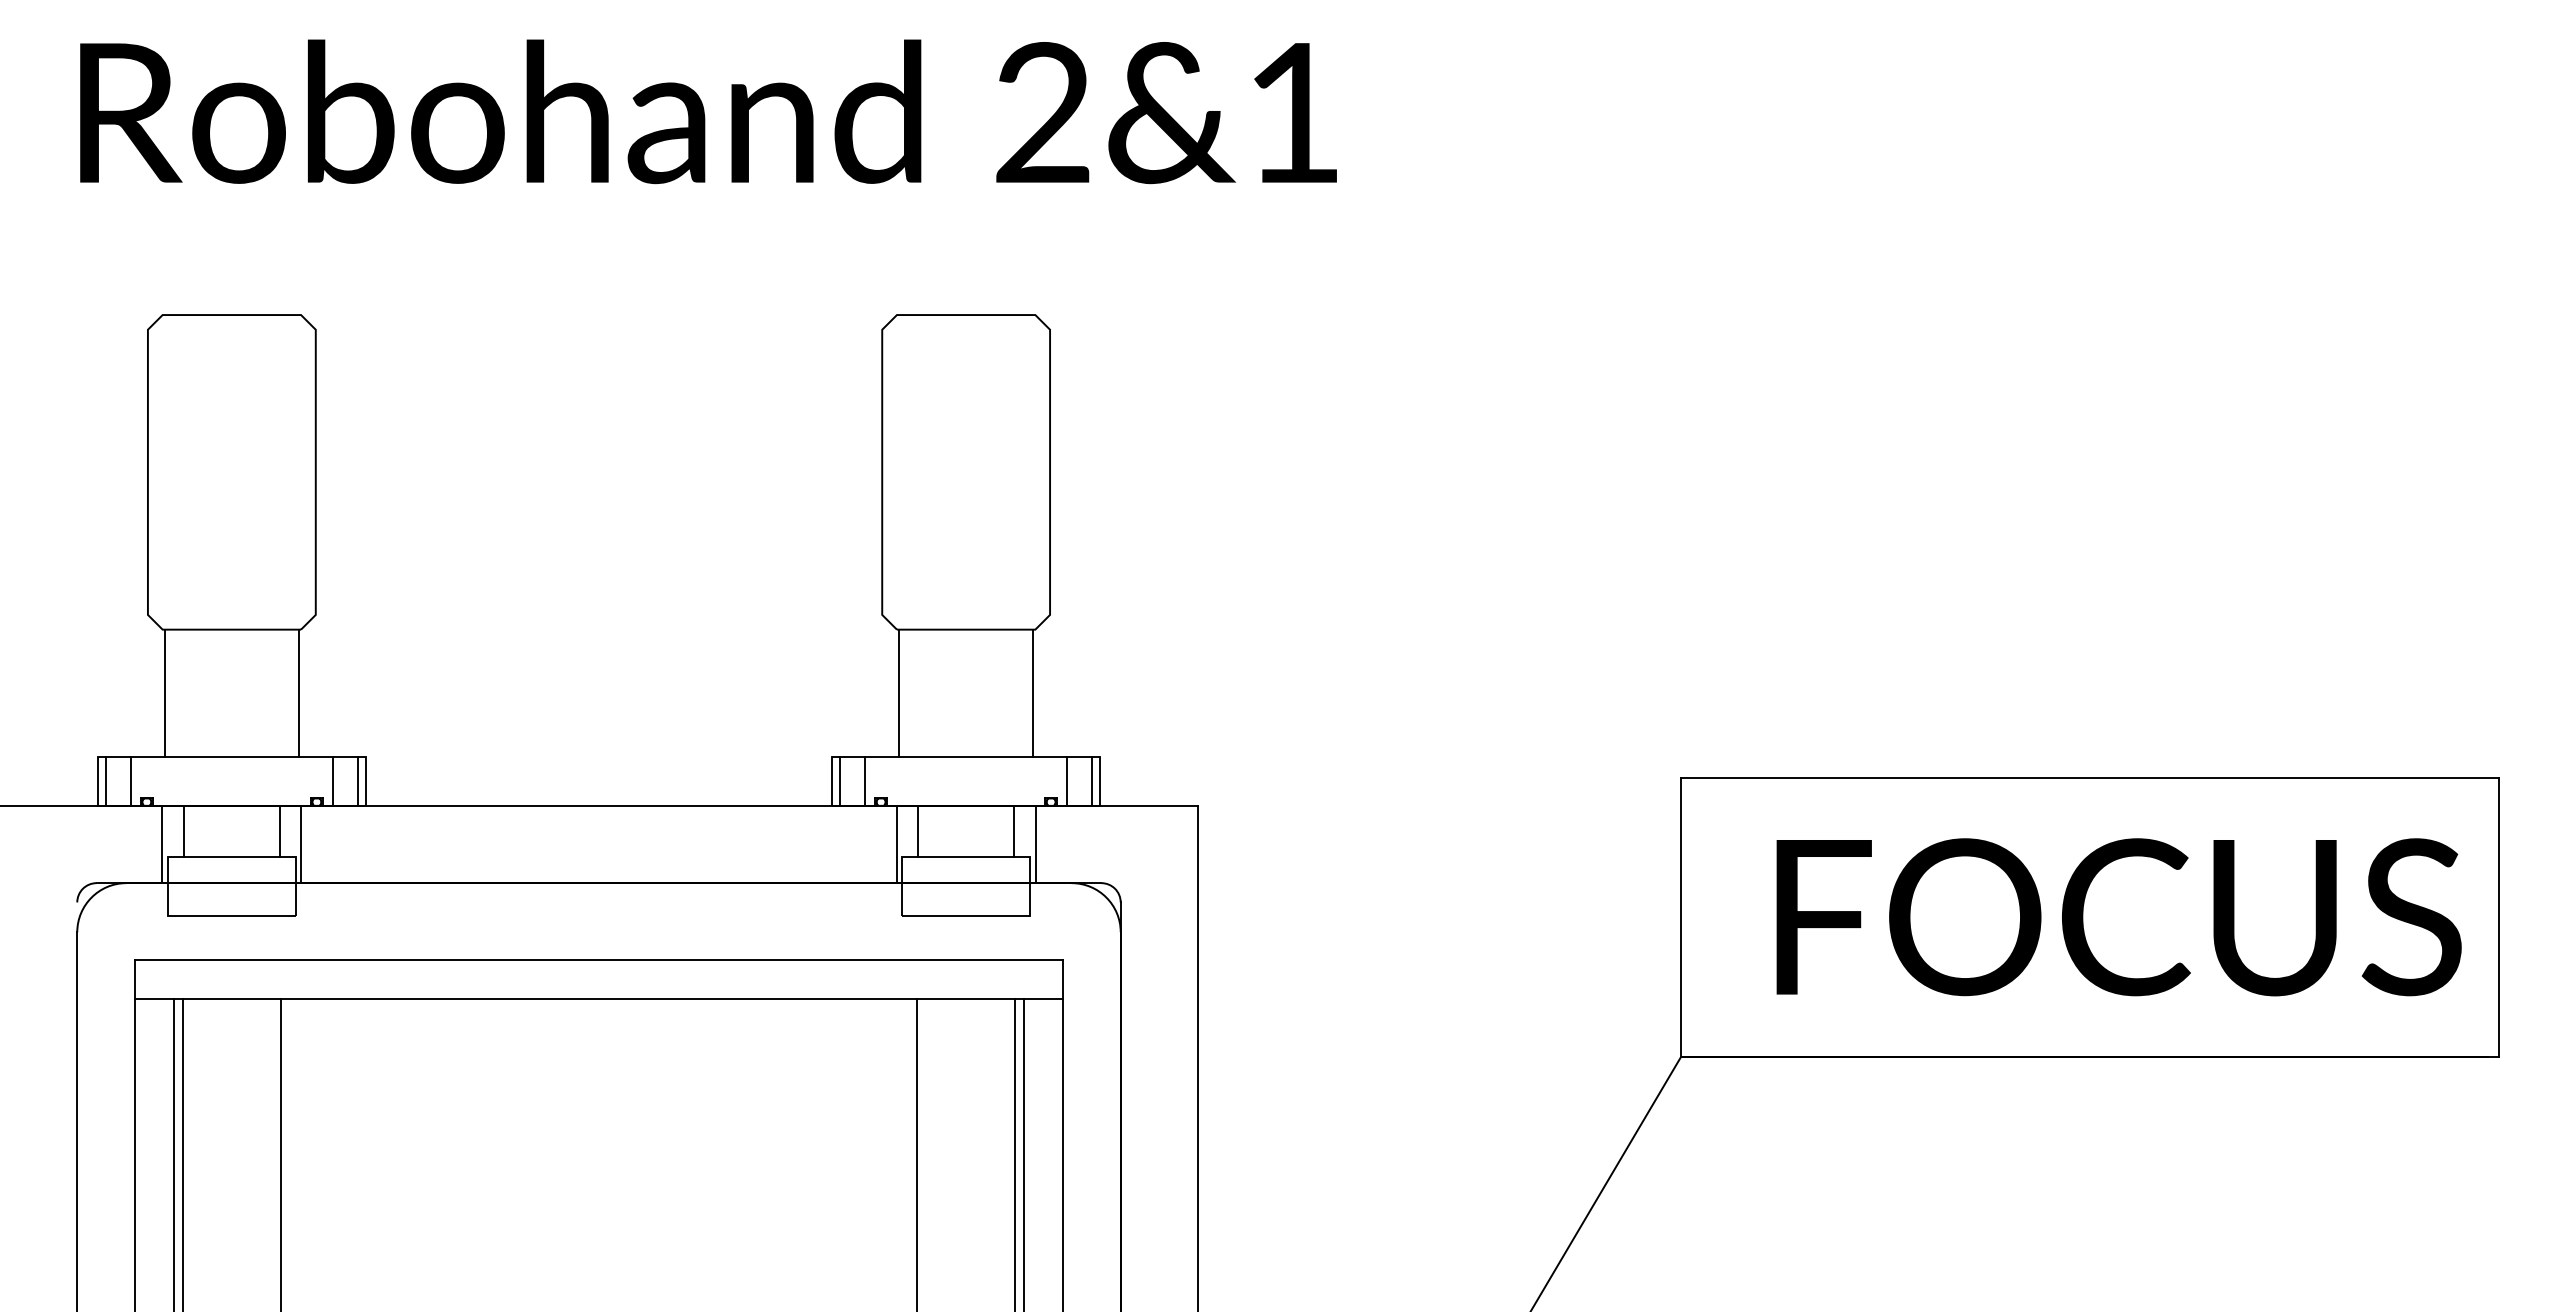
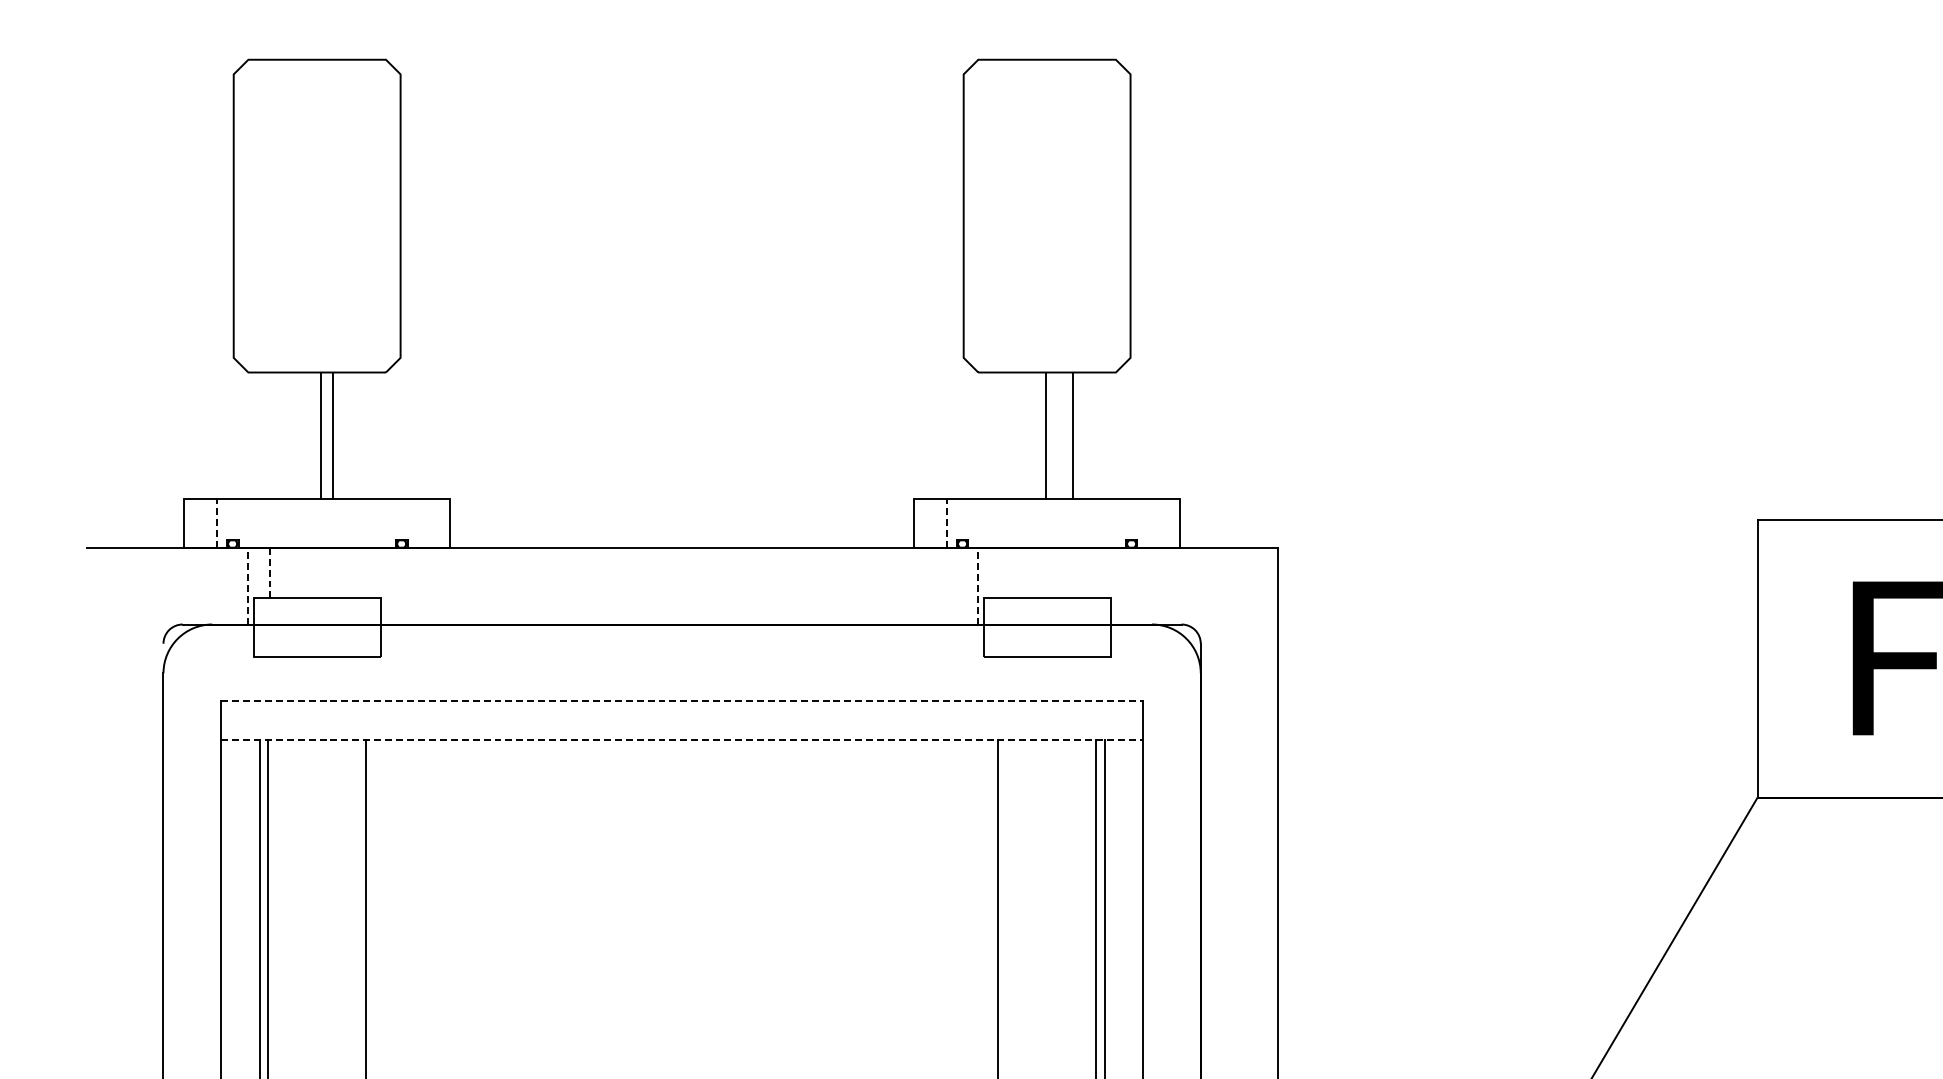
line: (164, 692) -> (320, 434), moved
line: (298, 692) -> (332, 434), moved
line: (899, 692) -> (1046, 434), moved
line: (1033, 692) -> (1073, 434), moved
line: (106, 780) -> (192, 522), removed
line: (333, 780) -> (418, 522), removed
line: (357, 780) -> (442, 522), removed
line: (840, 780) -> (922, 522), removed
line: (1067, 780) -> (1147, 522), removed
line: (1091, 780) -> (1171, 522), removed
line: (130, 781) -> (216, 523), solid -> dashed
line: (864, 781) -> (946, 523), solid -> dashed
line: (279, 830) -> (364, 572), removed
line: (918, 830) -> (999, 572), removed
line: (1014, 830) -> (1095, 572), removed
line: (183, 831) -> (269, 573), solid -> dashed
line: (162, 844) -> (248, 586), solid -> dashed
line: (301, 844) -> (386, 586), removed
line: (896, 844) -> (977, 586), solid -> dashed
line: (1035, 844) -> (1116, 586), removed
line: (599, 960) -> (682, 701), solid -> dashed
line: (599, 999) -> (682, 740), solid -> dashed

